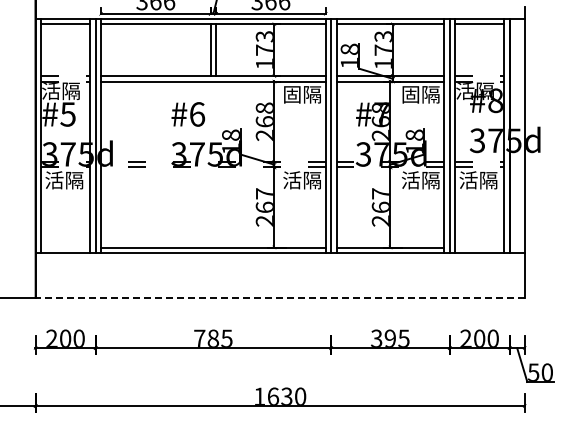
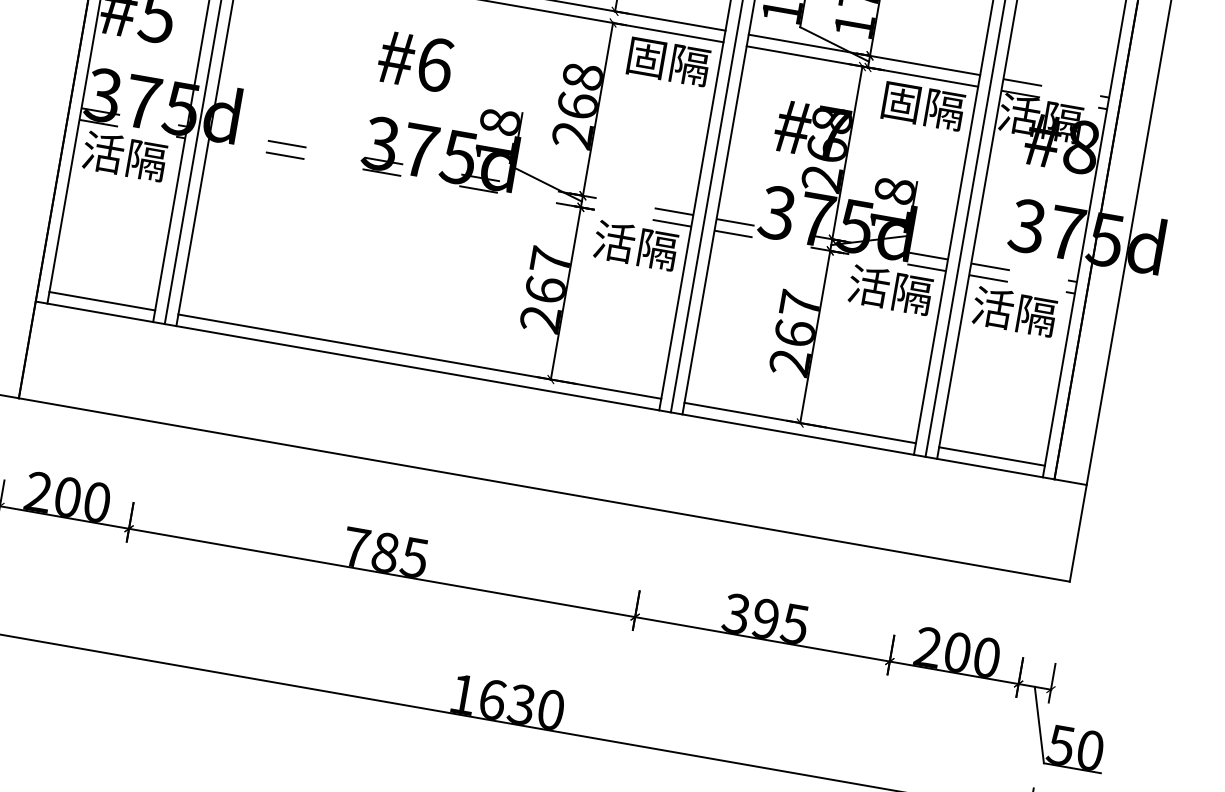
line: (65, 247) -> (101, 301), added
line: (479, 247) -> (991, 456), added
line: (280, 297) -> (545, 489), dashed -> solid

